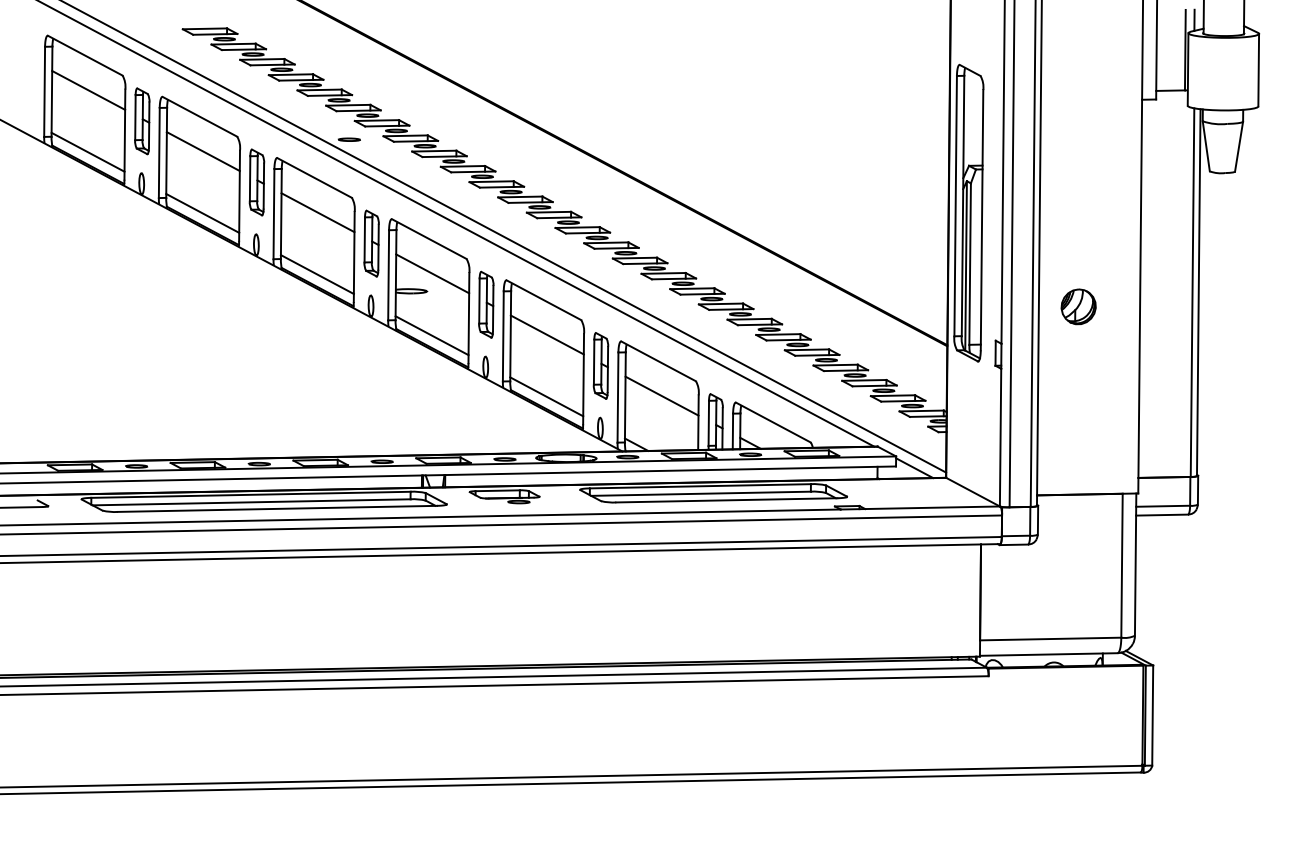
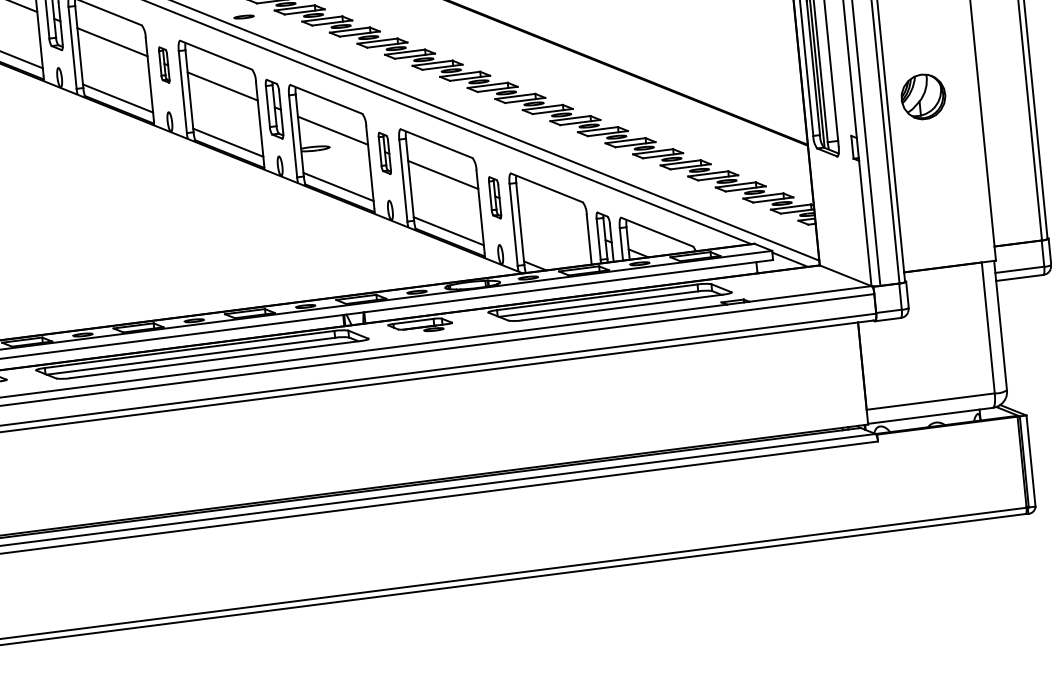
part: (256, 182) -> (163, 65), size x0.6
part: (486, 304) -> (384, 153), size x0.7
part: (1078, 306) -> (923, 96), size x1.4
part: (600, 365) -> (494, 197), size x0.7
line: (661, 395) -> (552, 218), removed

